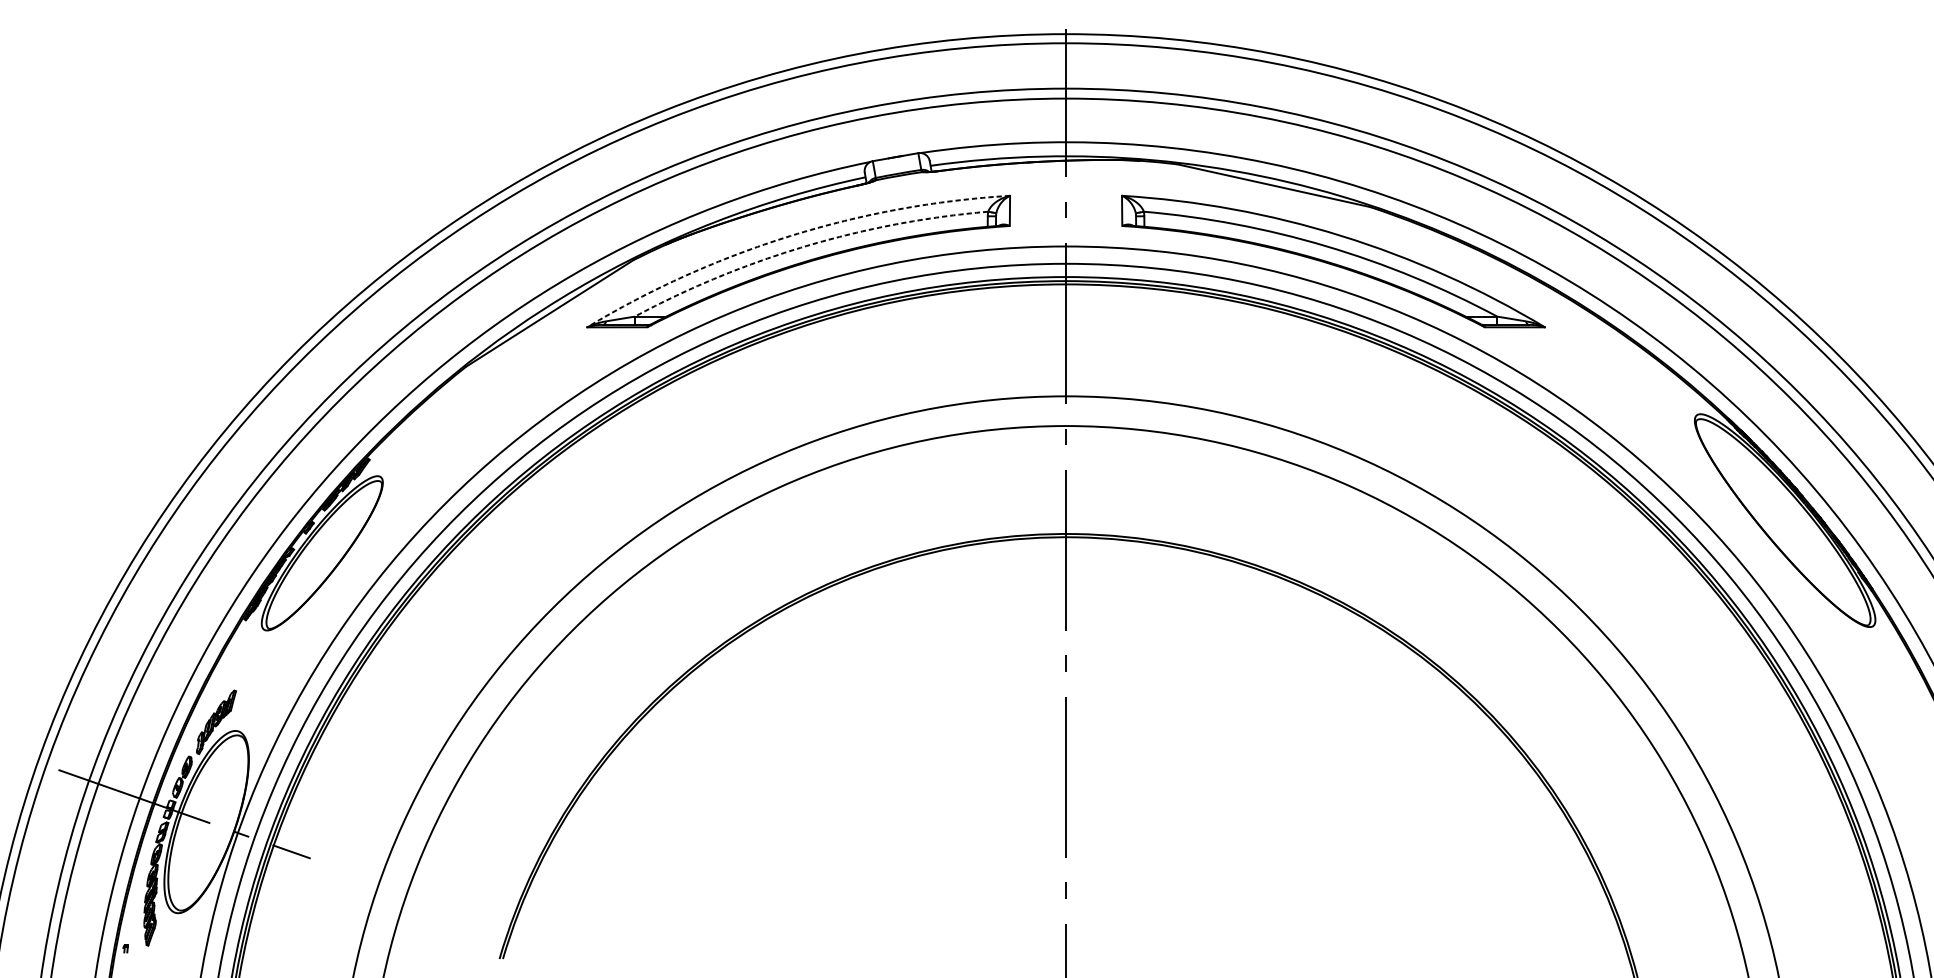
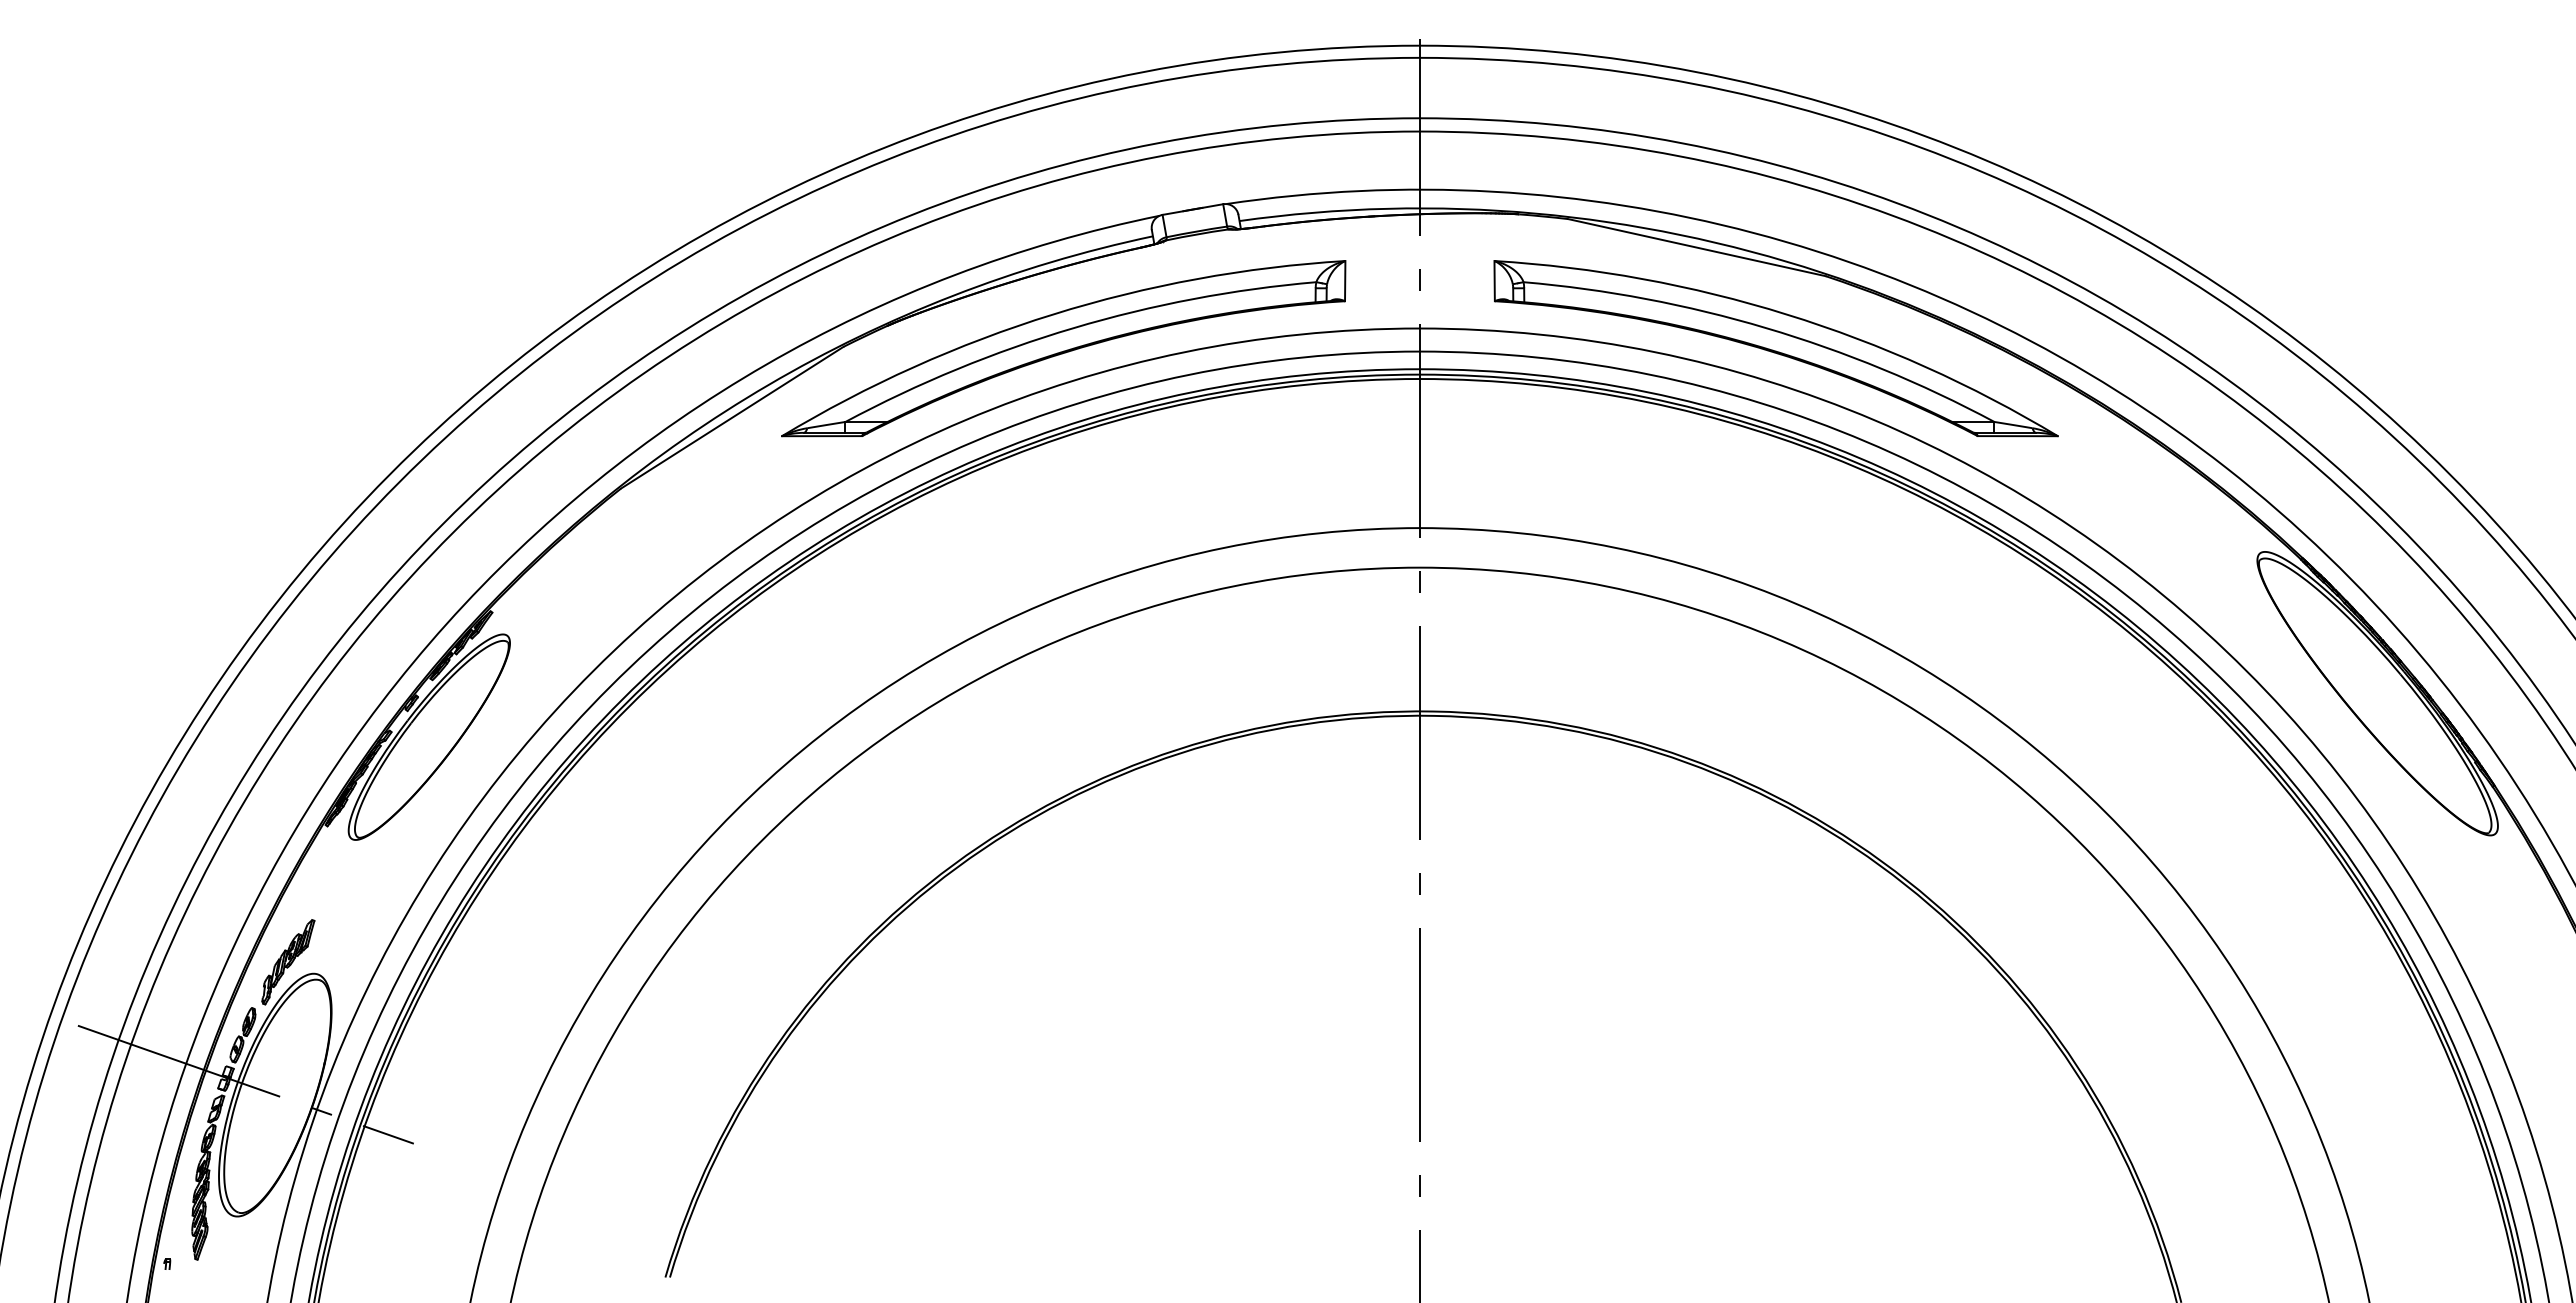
arc: (790, 235) -> (1053, 314), dashed -> solid
arc: (805, 246) -> (1073, 328), dashed -> solid

